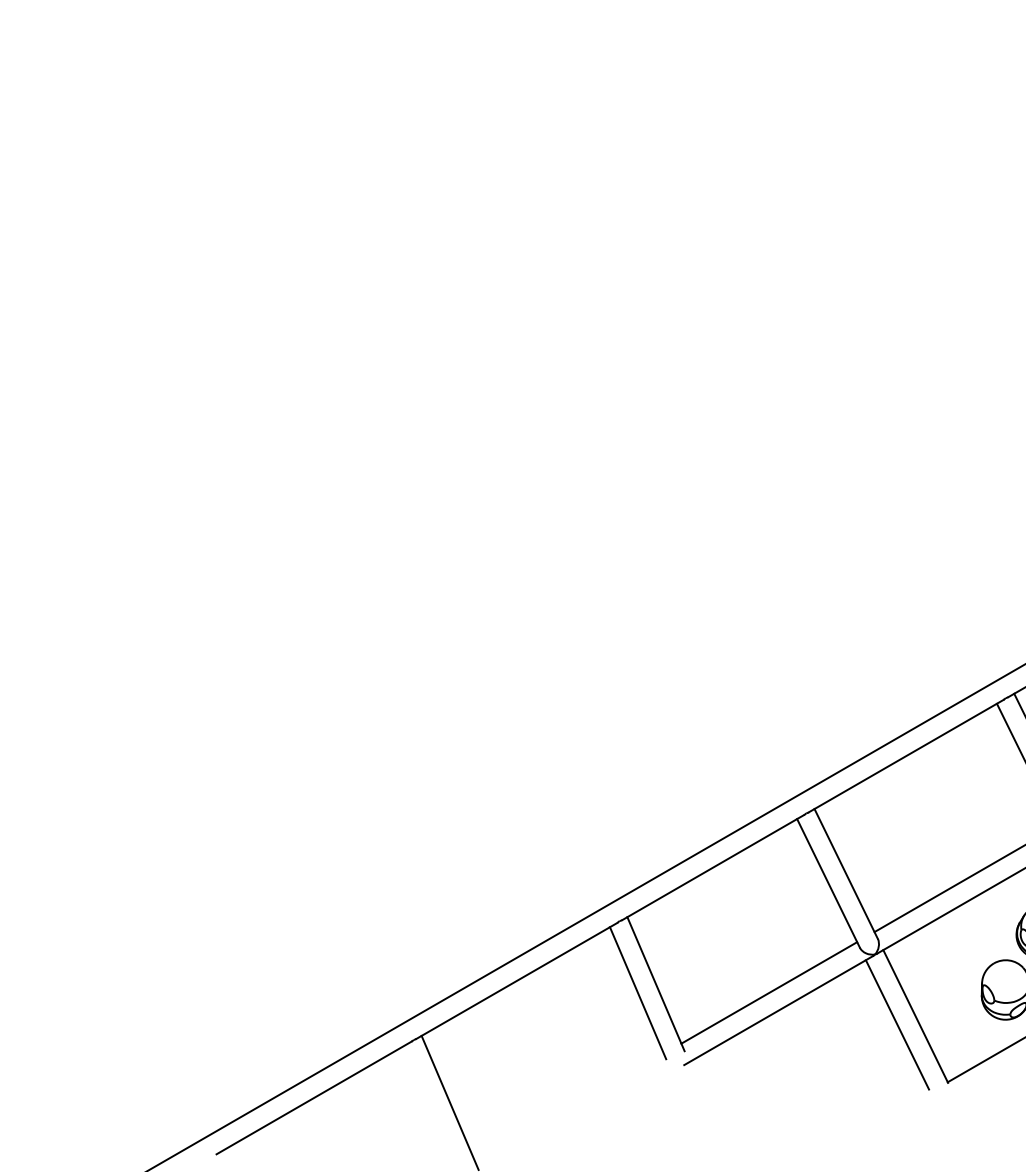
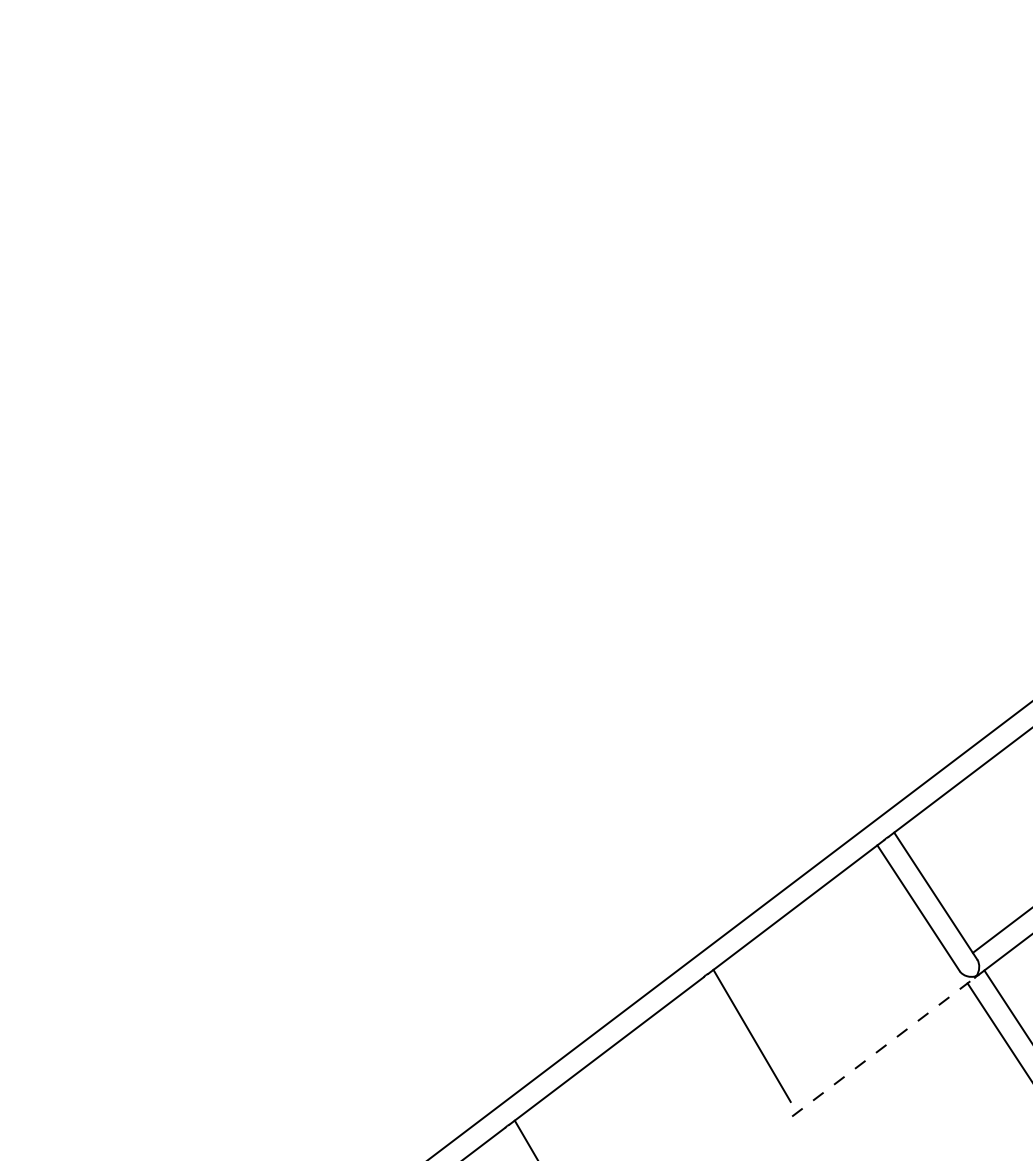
line: (769, 992) -> (871, 1029), removed
line: (637, 993) -> (734, 1048), removed
line: (778, 1010) -> (883, 1047), solid -> dashed

